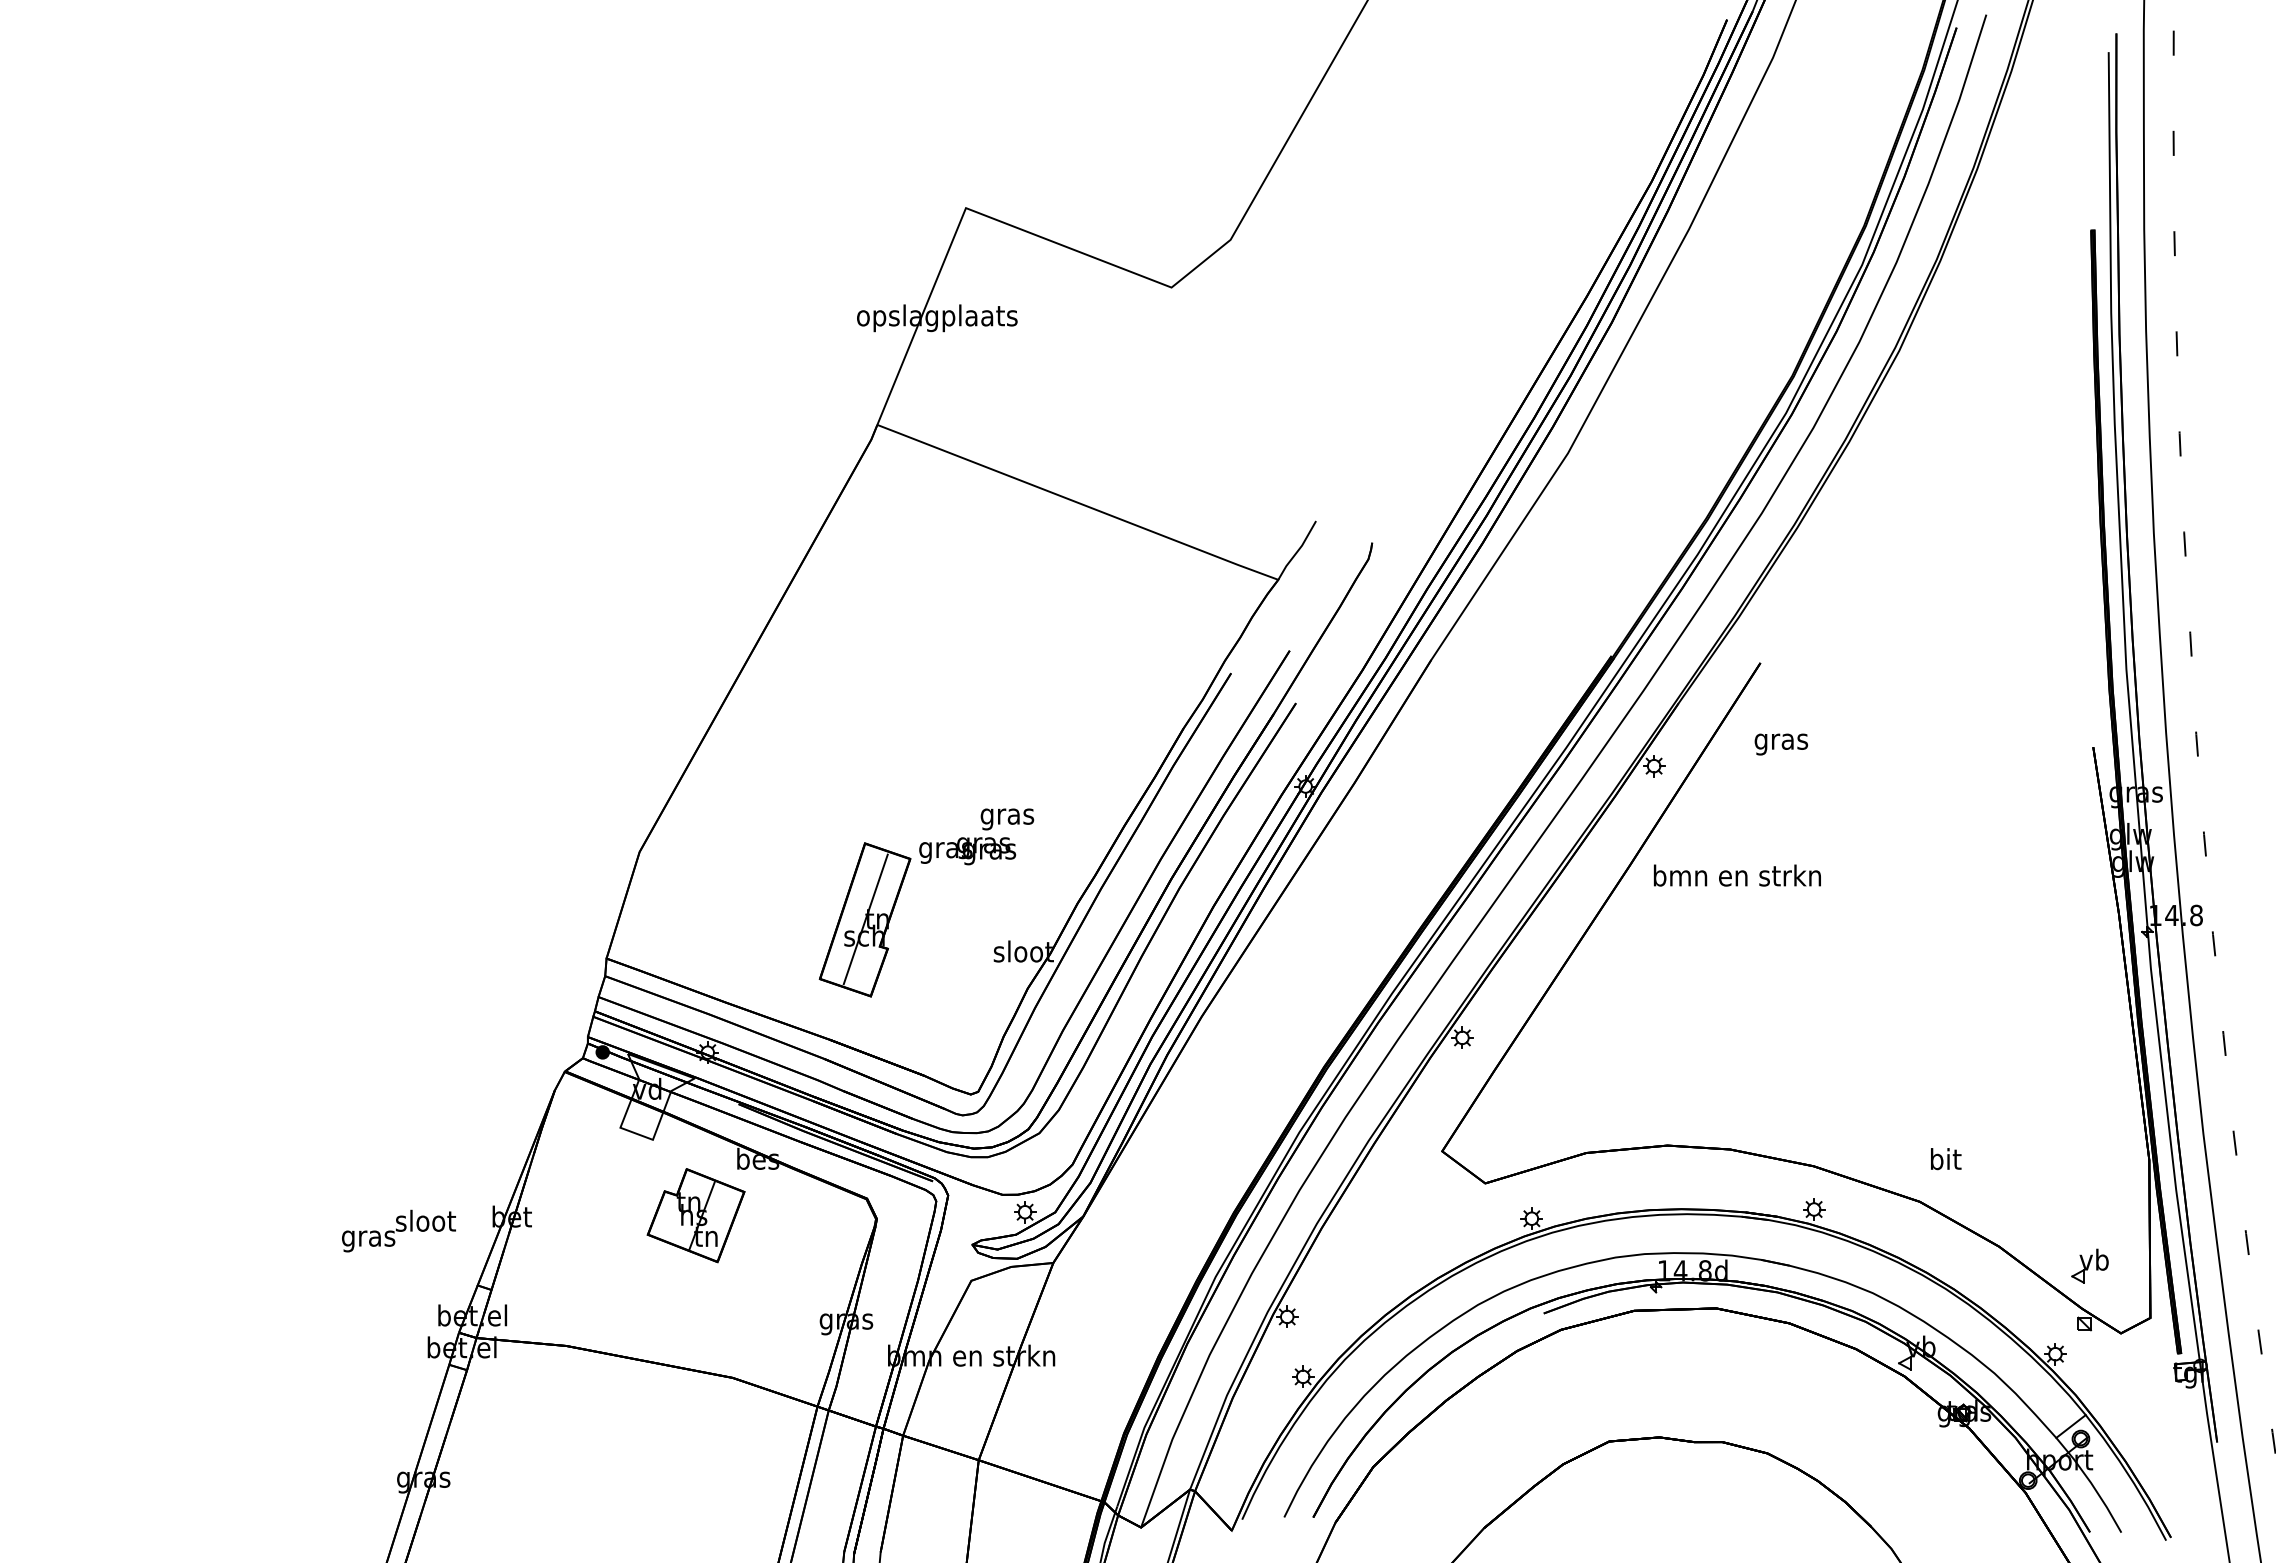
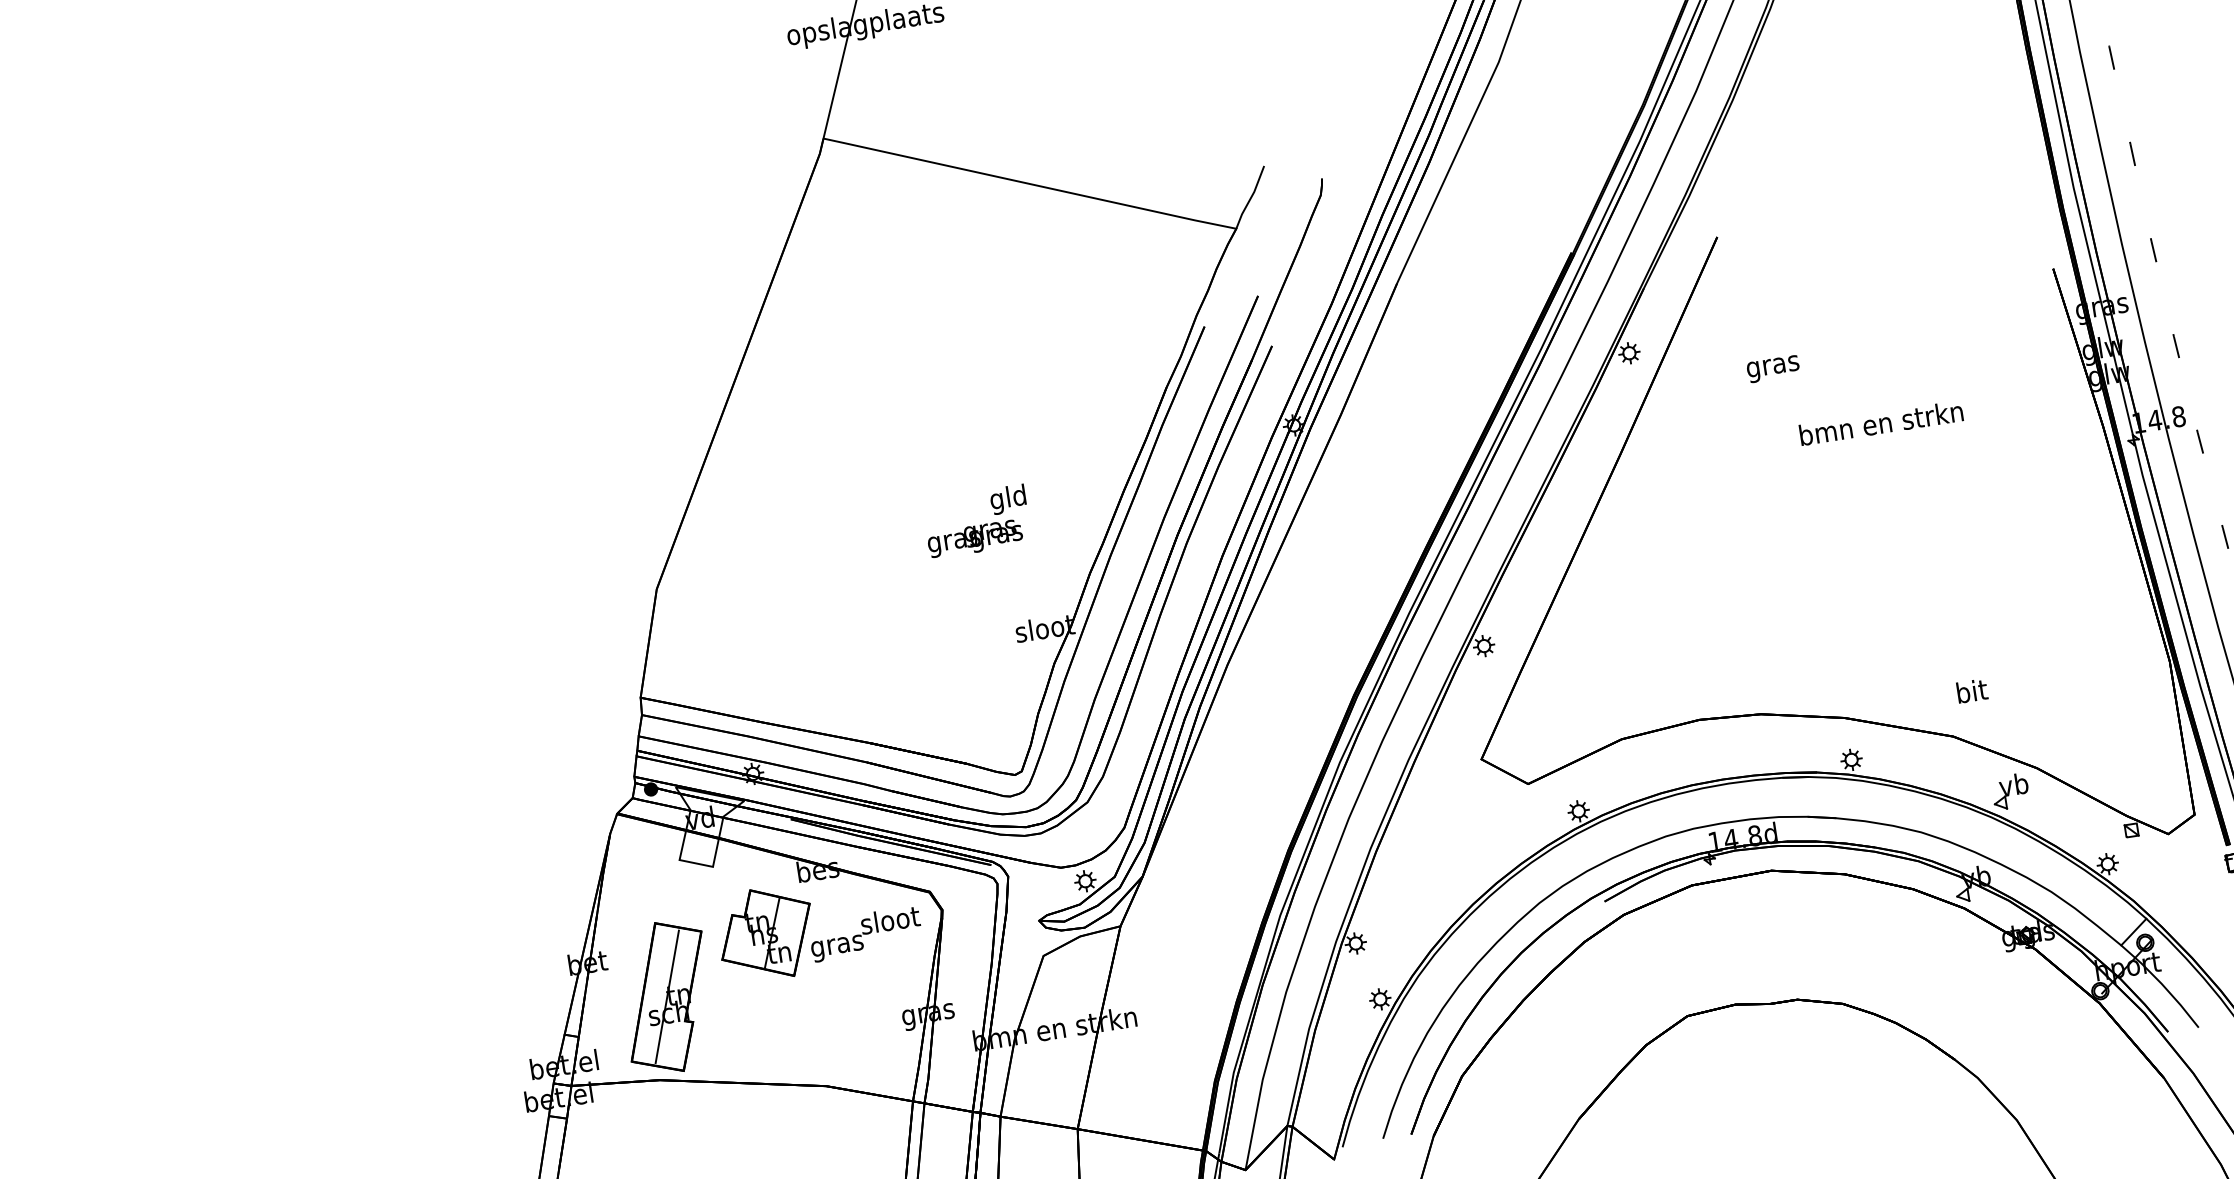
text: (1781, 744) -> (1773, 369), moved
text: (1007, 816) -> (1008, 499), gras -> gld
text: (1736, 875) -> (1880, 423), moved
part: (864, 919) -> (666, 997), moved
text: (398, 1230) -> (865, 933), moved
part: (2089, 1265) -> (2009, 791), moved

